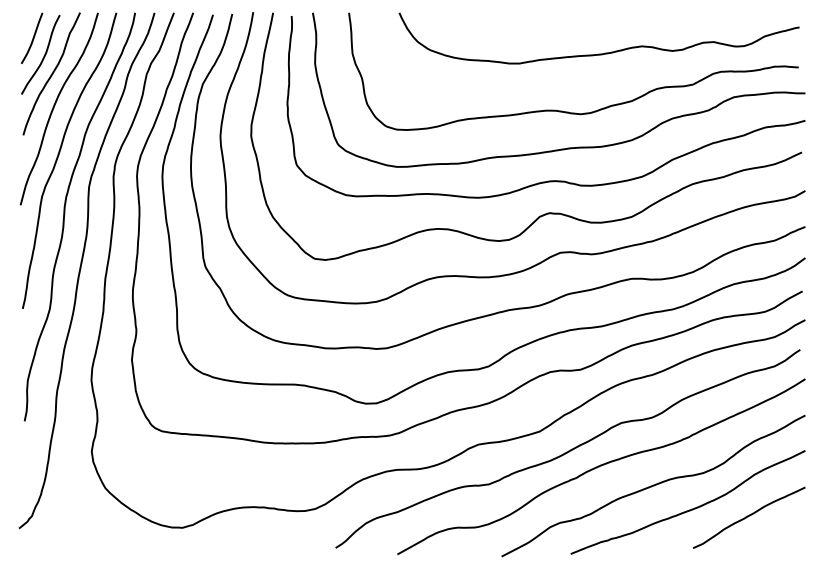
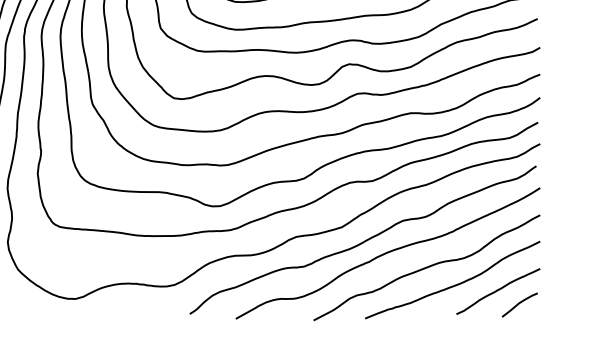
curve: (777, 534) -> (519, 303), added

